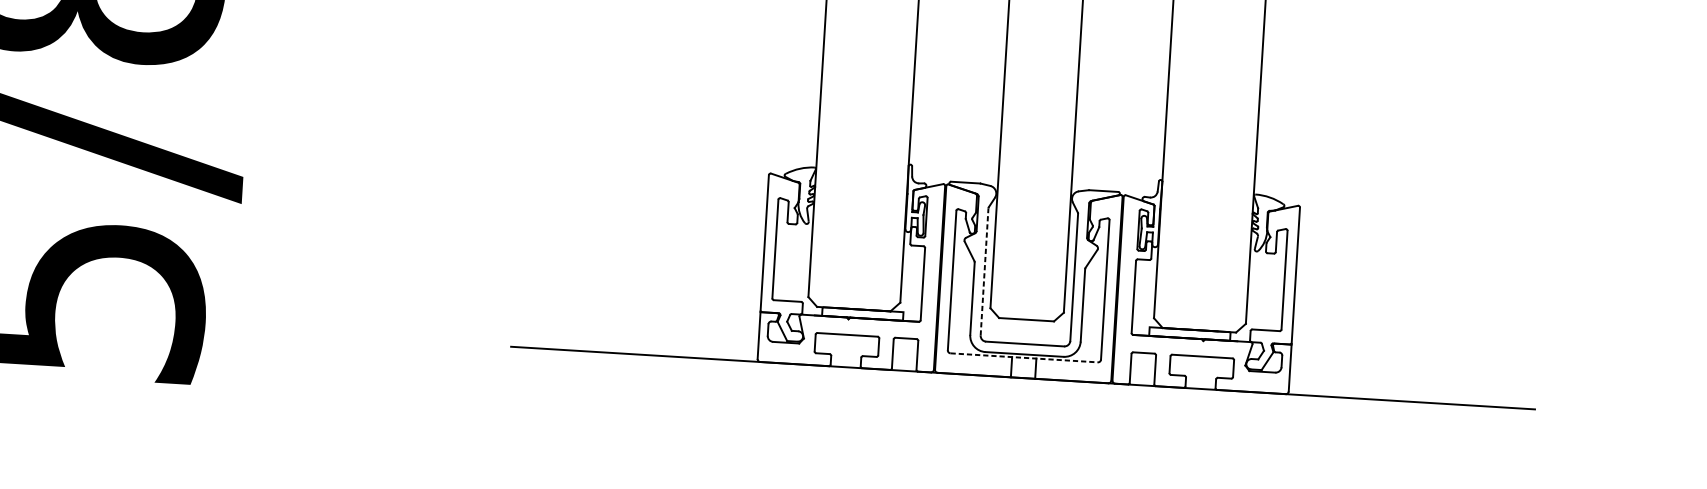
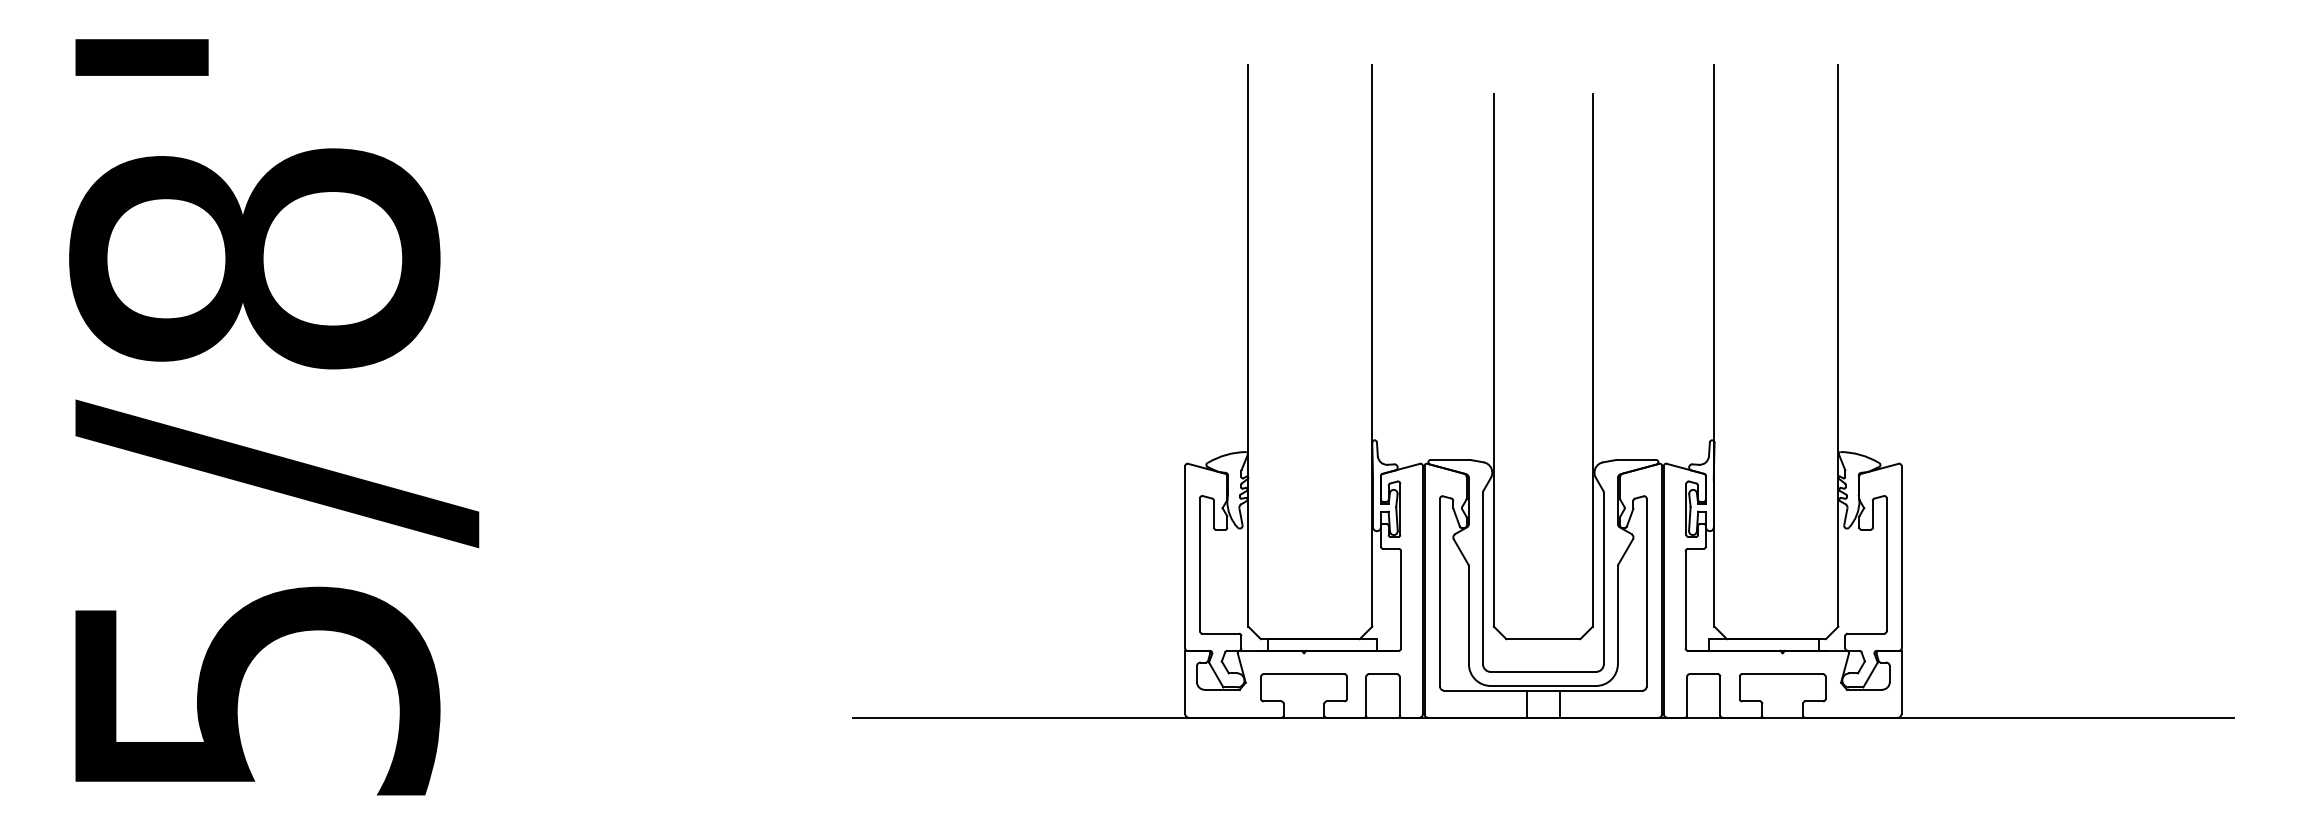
line: (984, 272) -> (1482, 578), dashed -> solid
line: (1024, 357) -> (1543, 690), dashed -> solid

